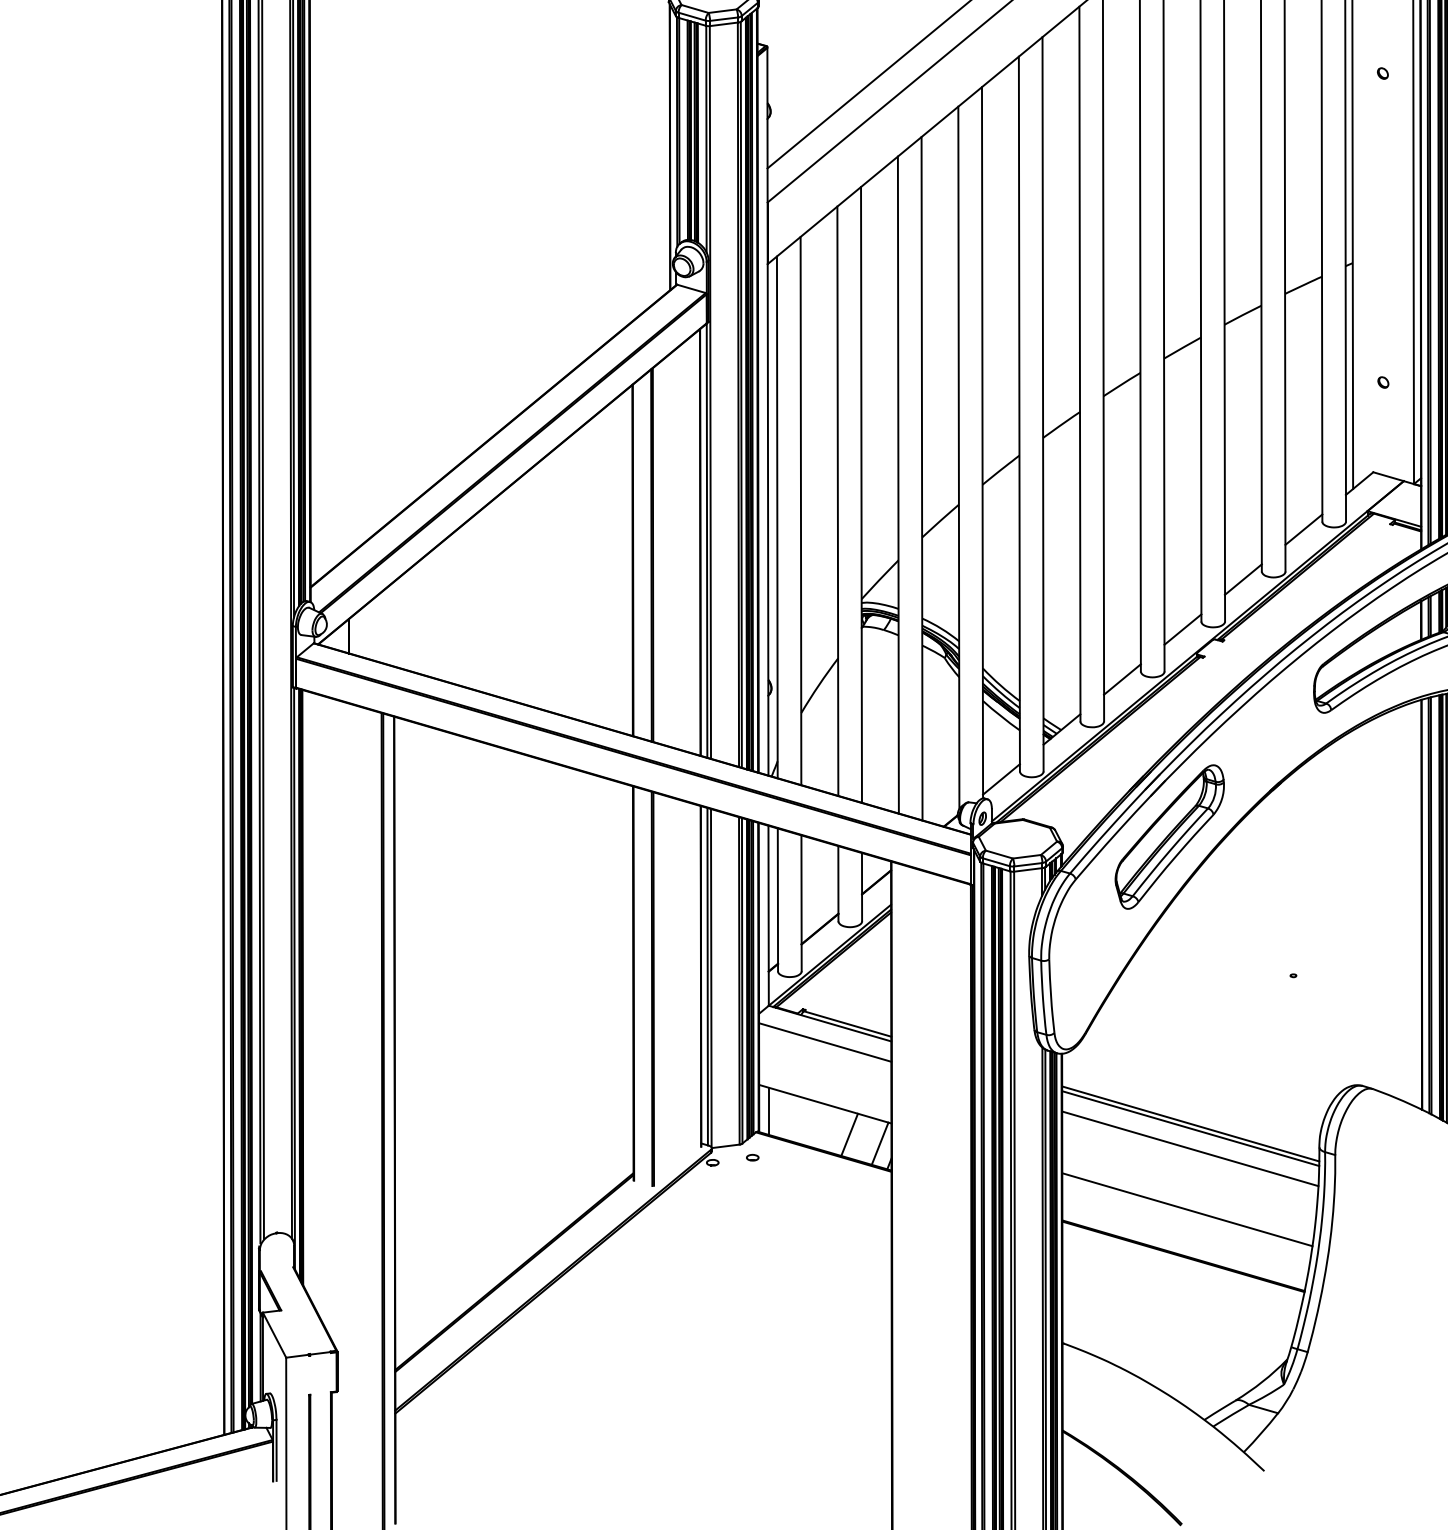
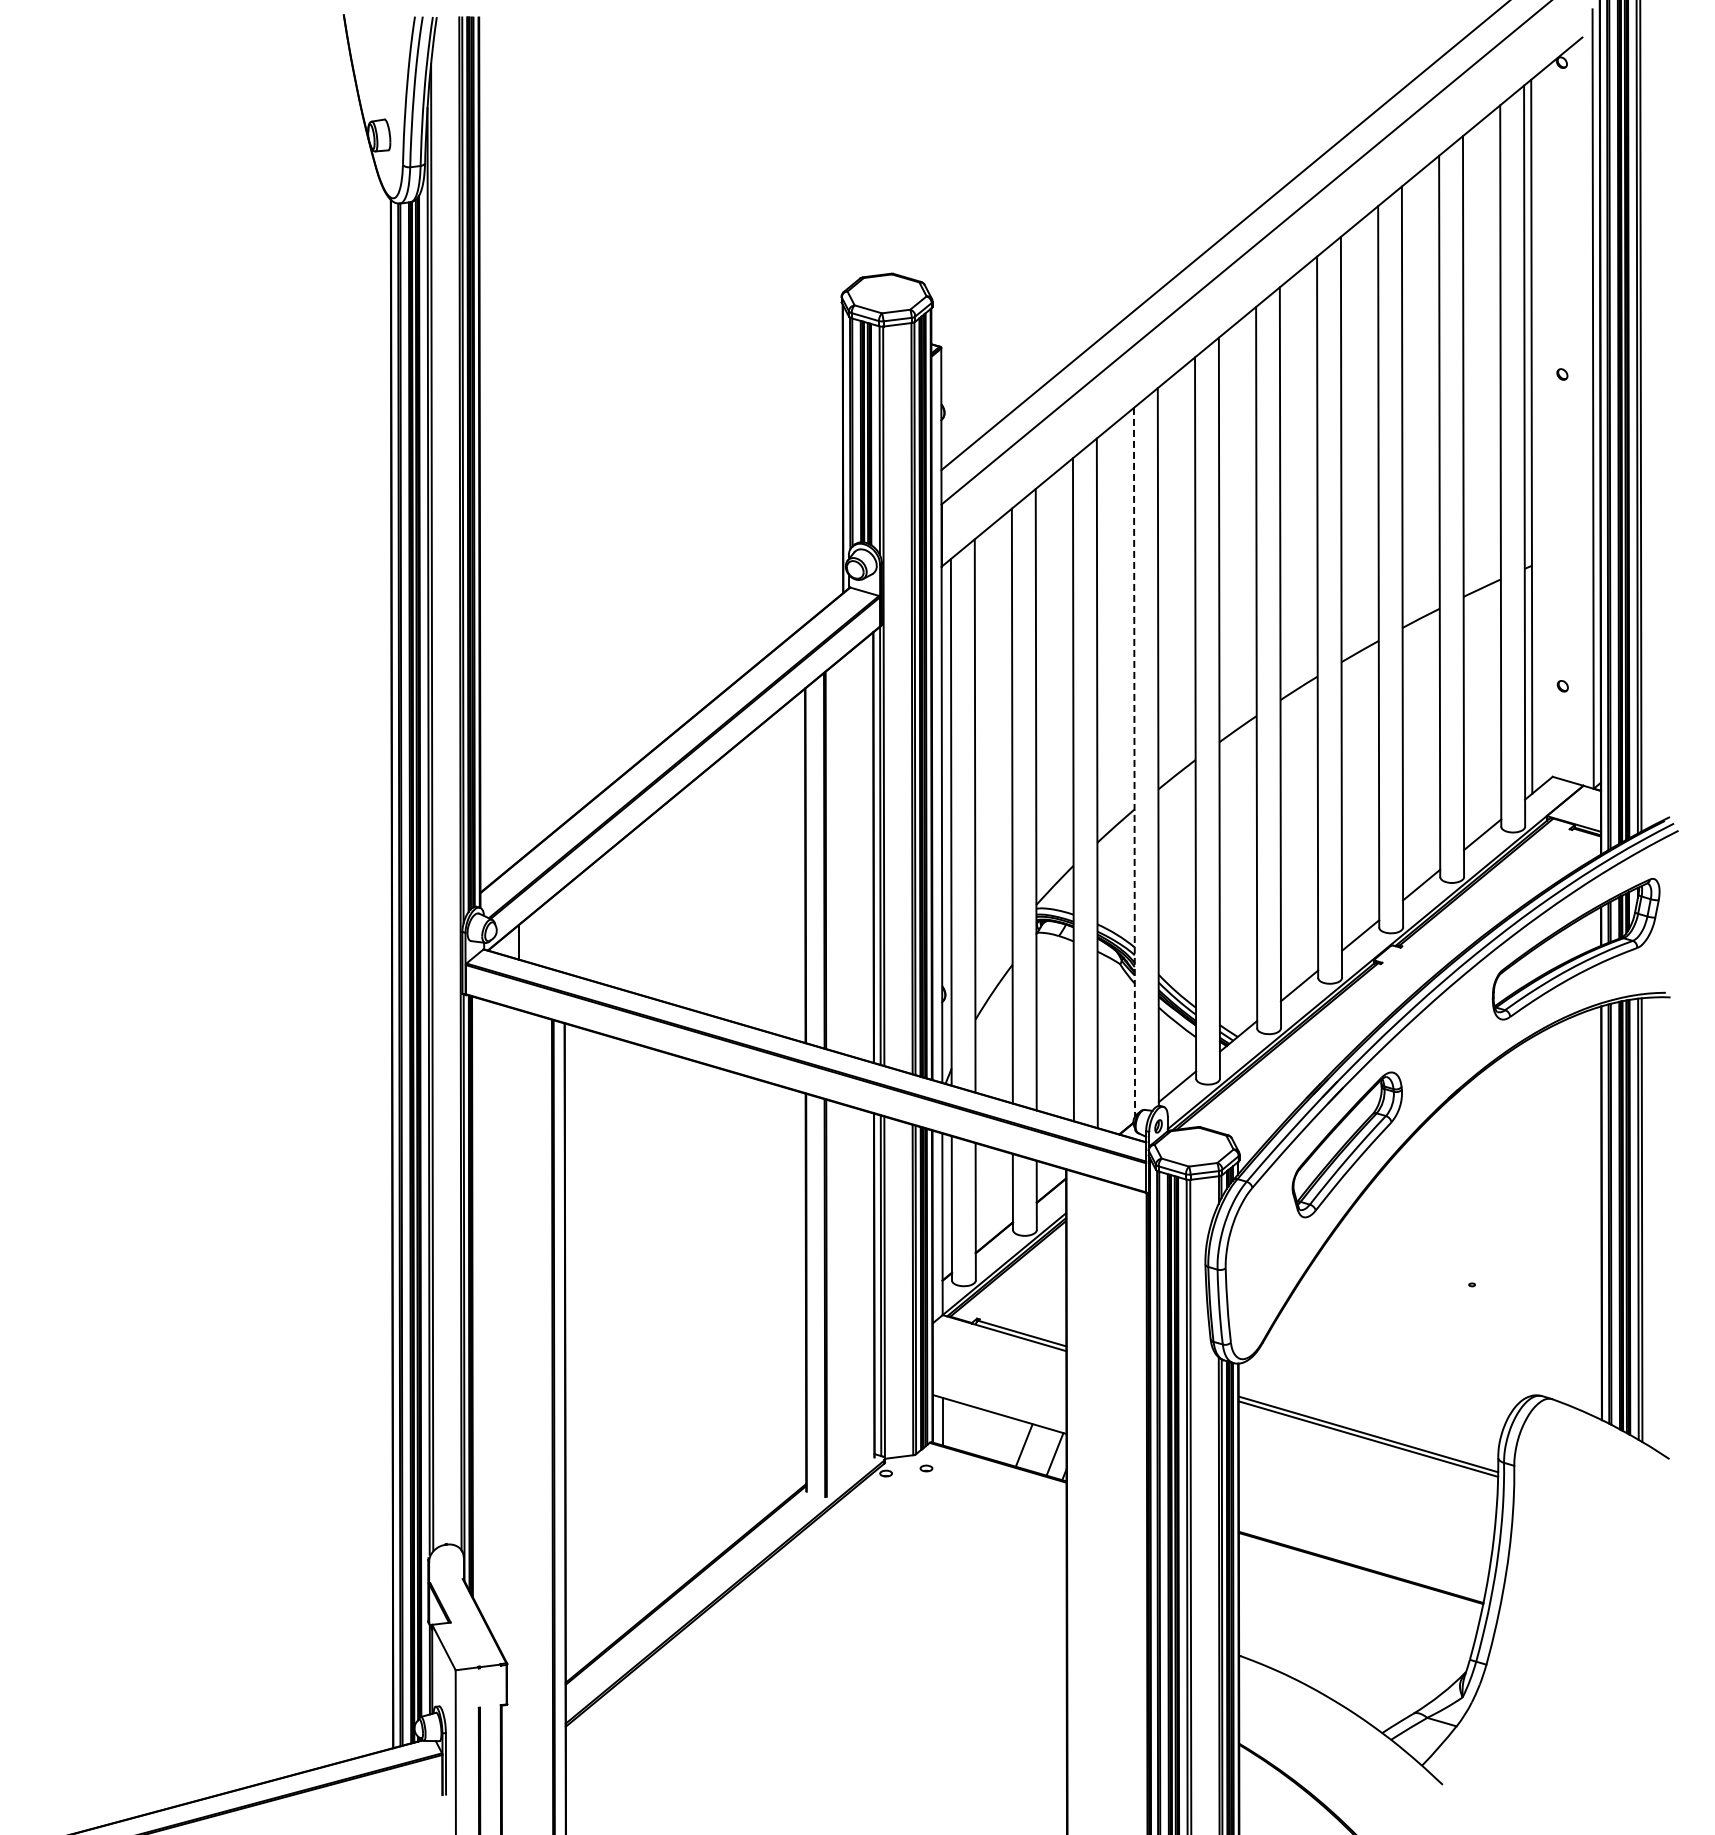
line: (958, 458) -> (1134, 762), solid -> dashed
line: (825, 1041) -> (999, 1351), removed
line: (1189, 1148) -> (1367, 1459), removed
line: (1186, 1209) -> (1364, 1520), removed

